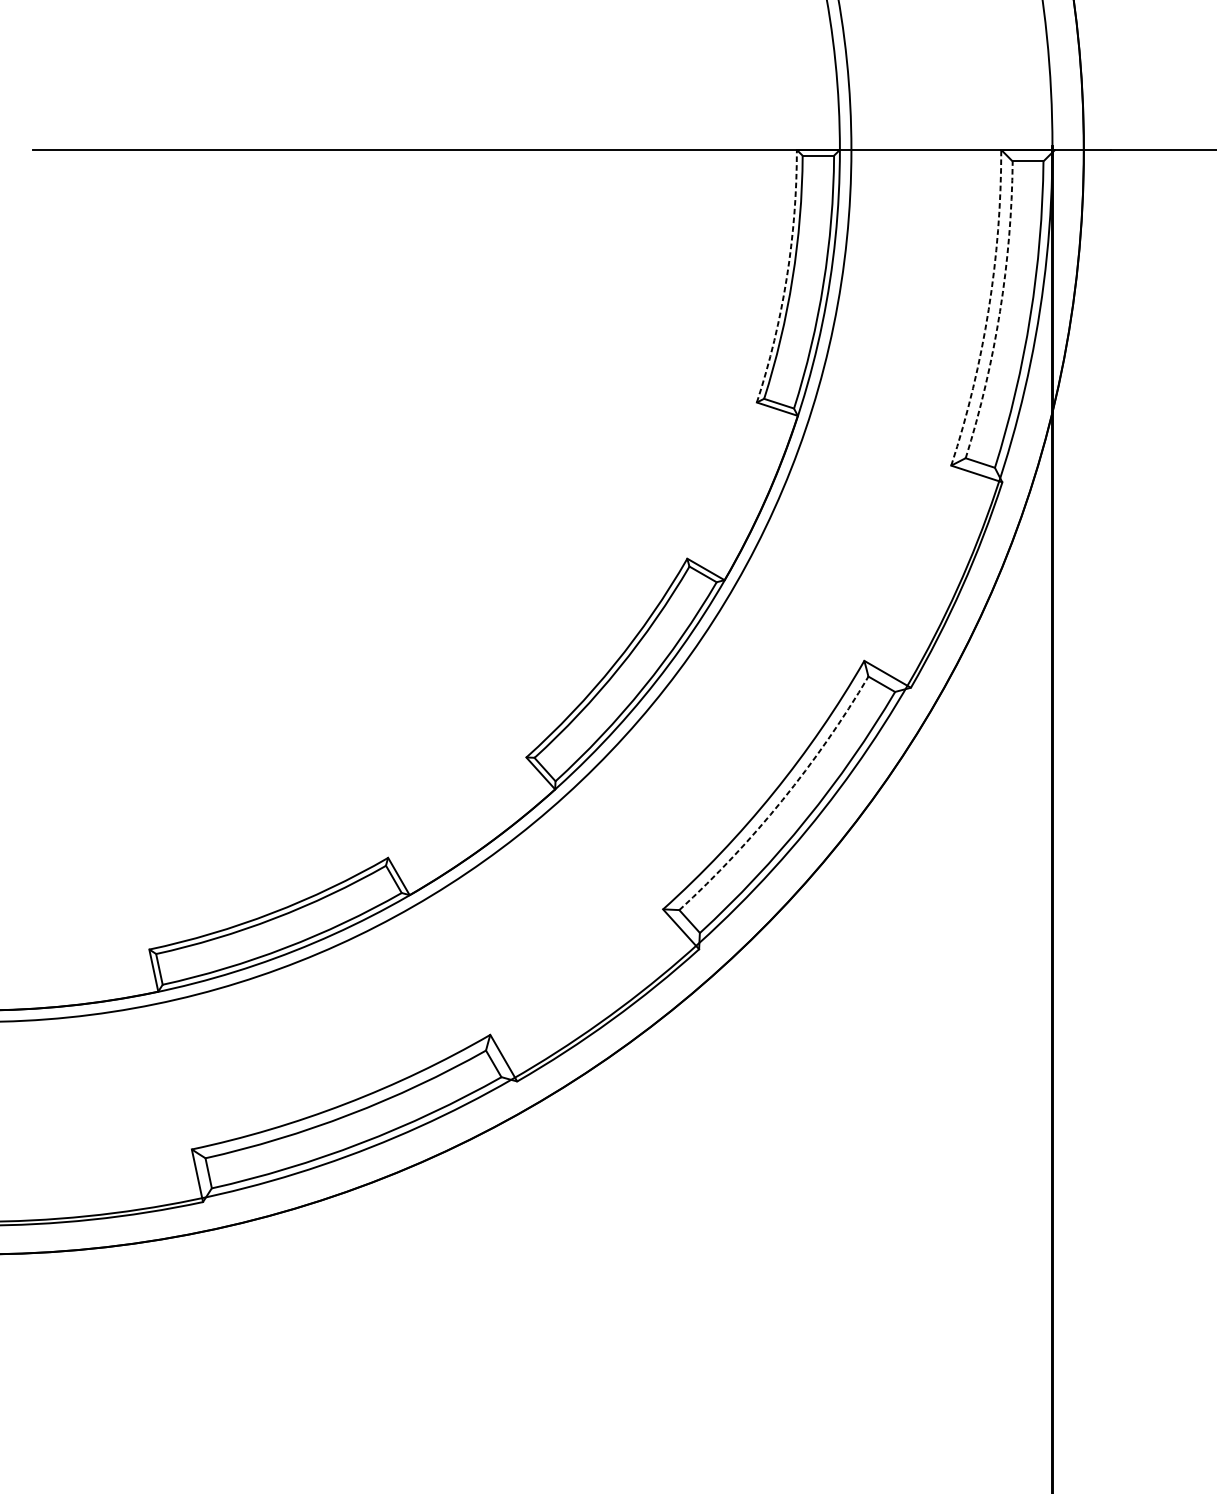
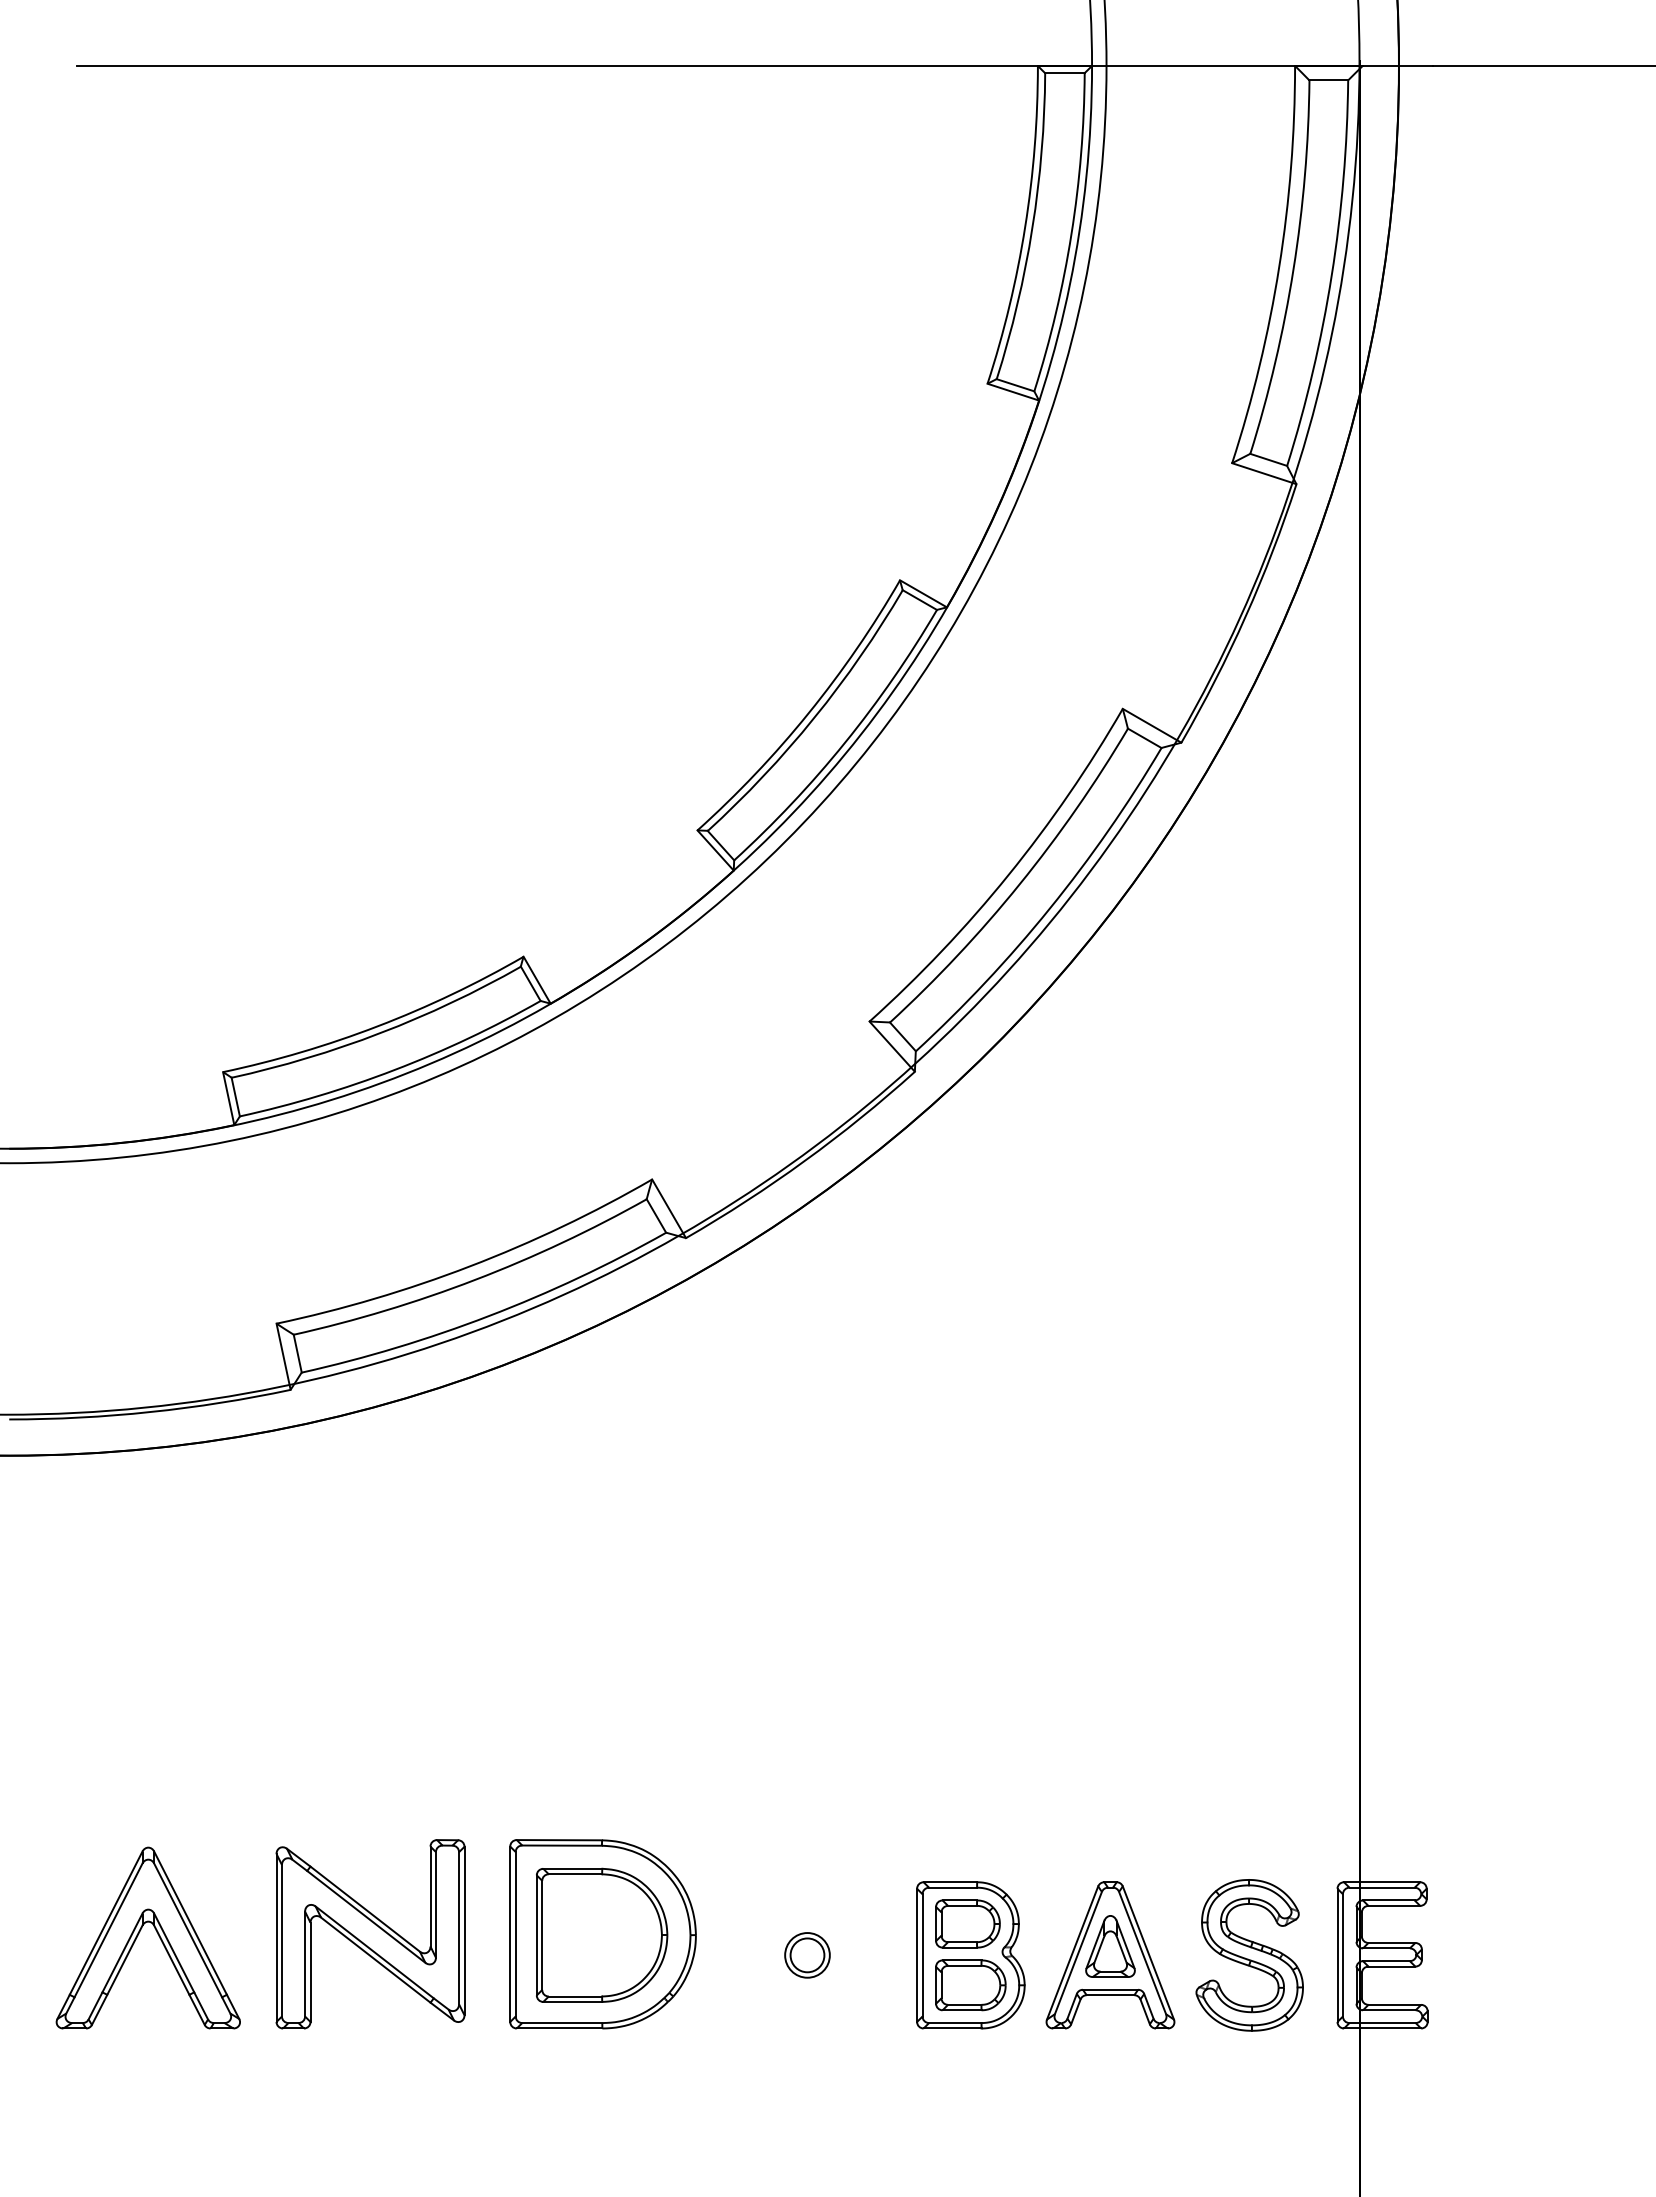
arc: (787, 277) -> (1025, 226), dashed -> solid
arc: (988, 310) -> (1279, 267), dashed -> solid
arc: (1000, 311) -> (1293, 269), dashed -> solid
arc: (782, 800) -> (1019, 884), dashed -> solid

